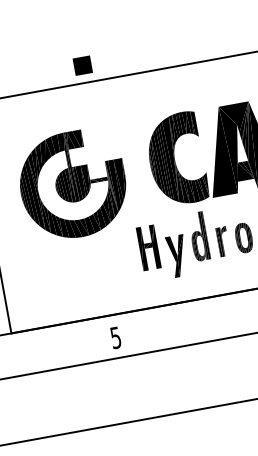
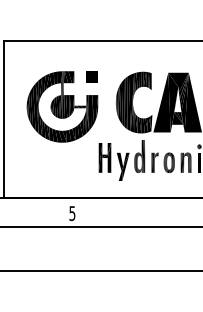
part: (81, 64) -> (91, 76), moved

